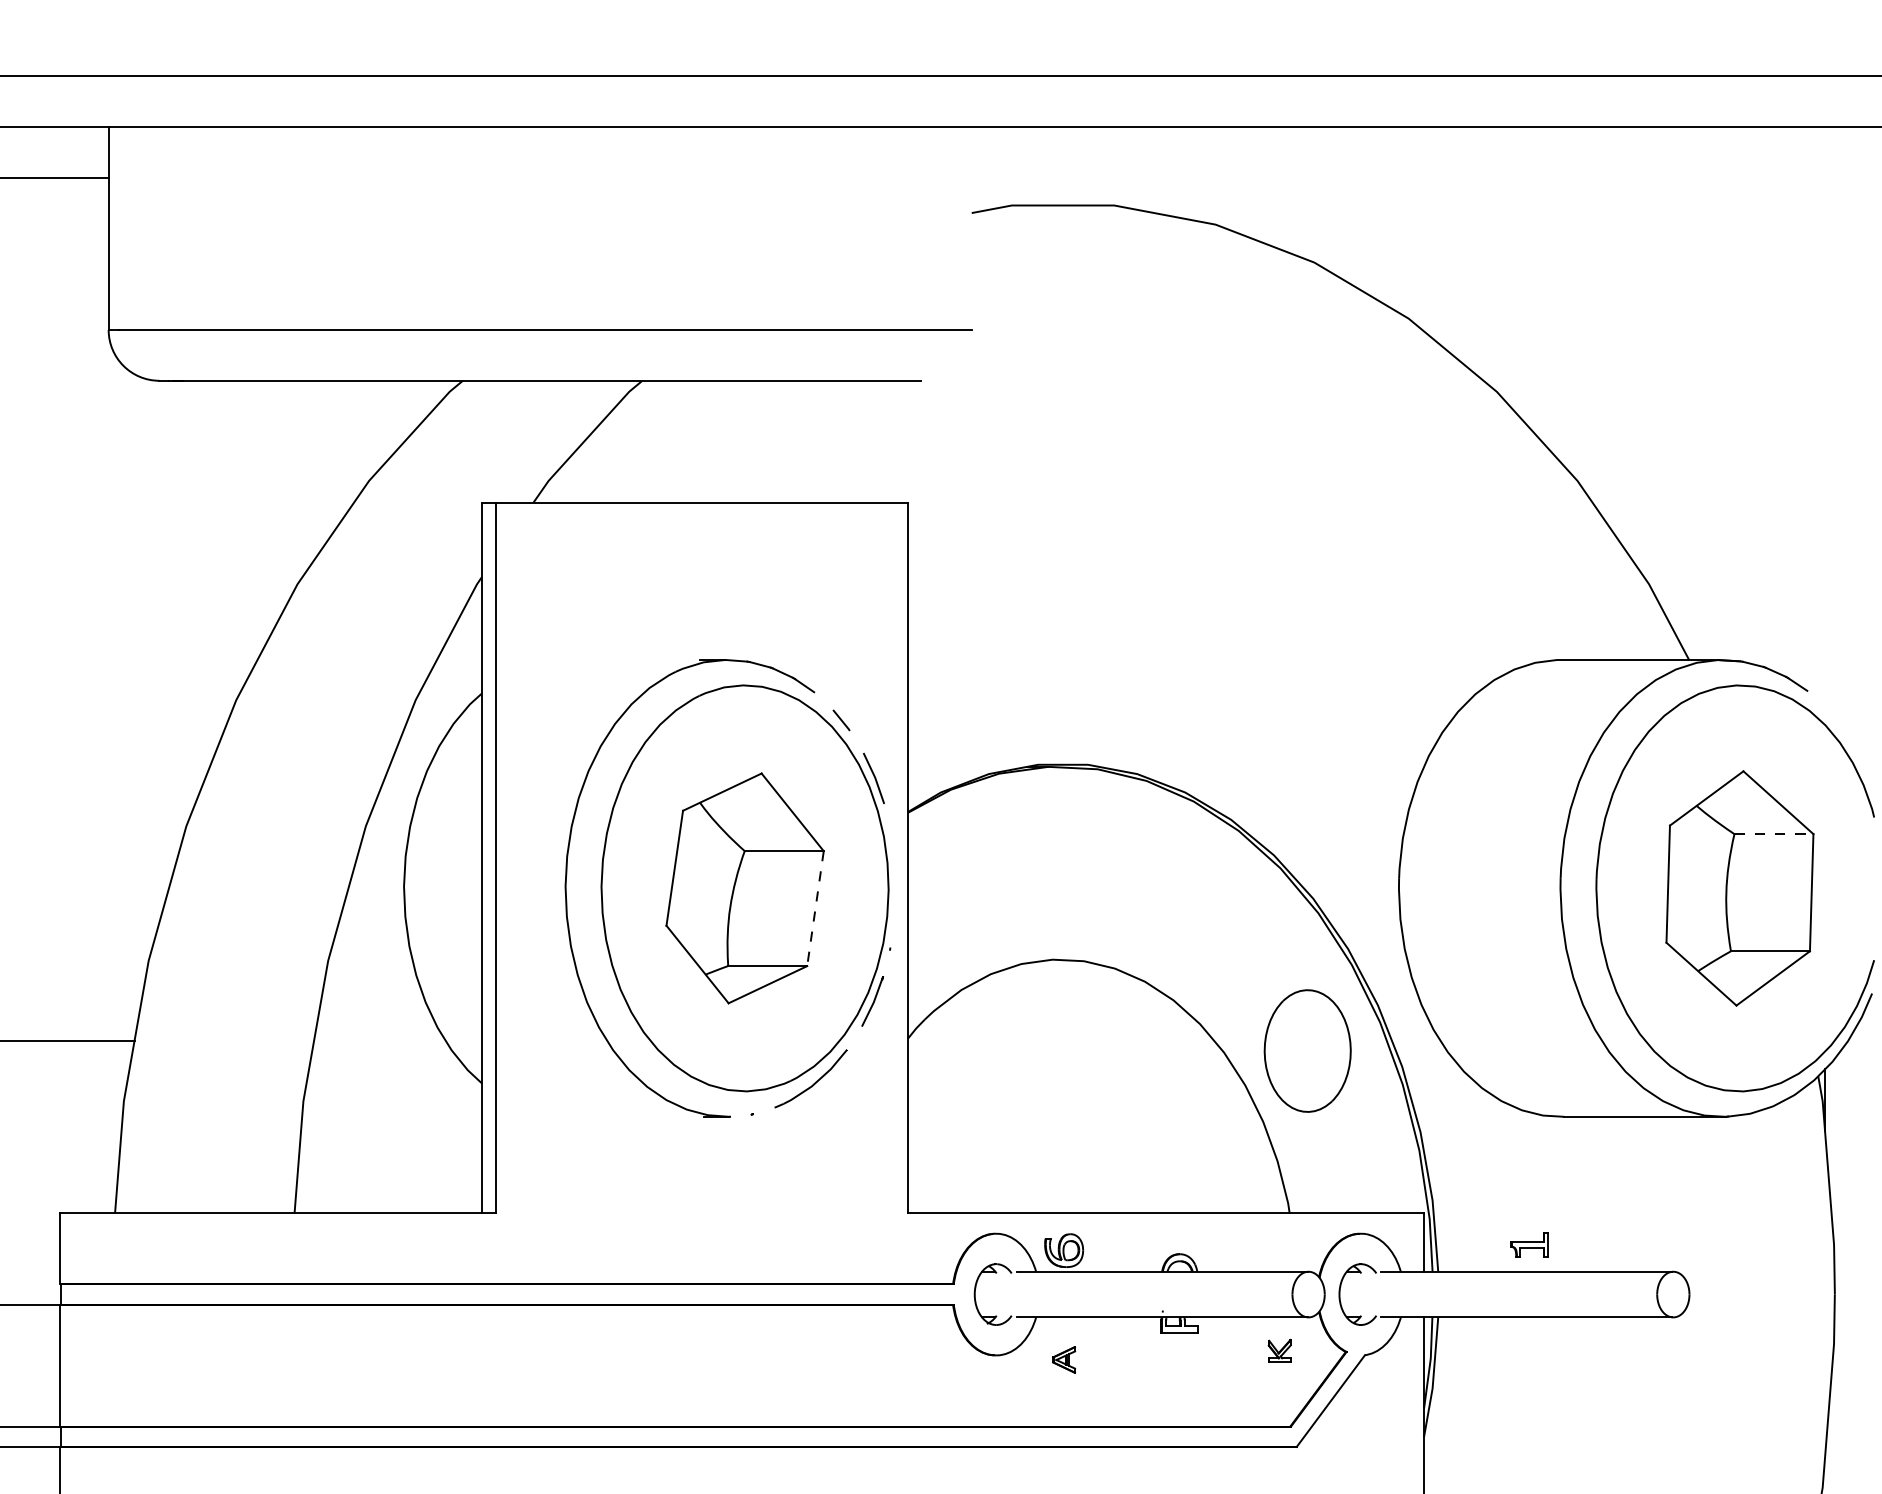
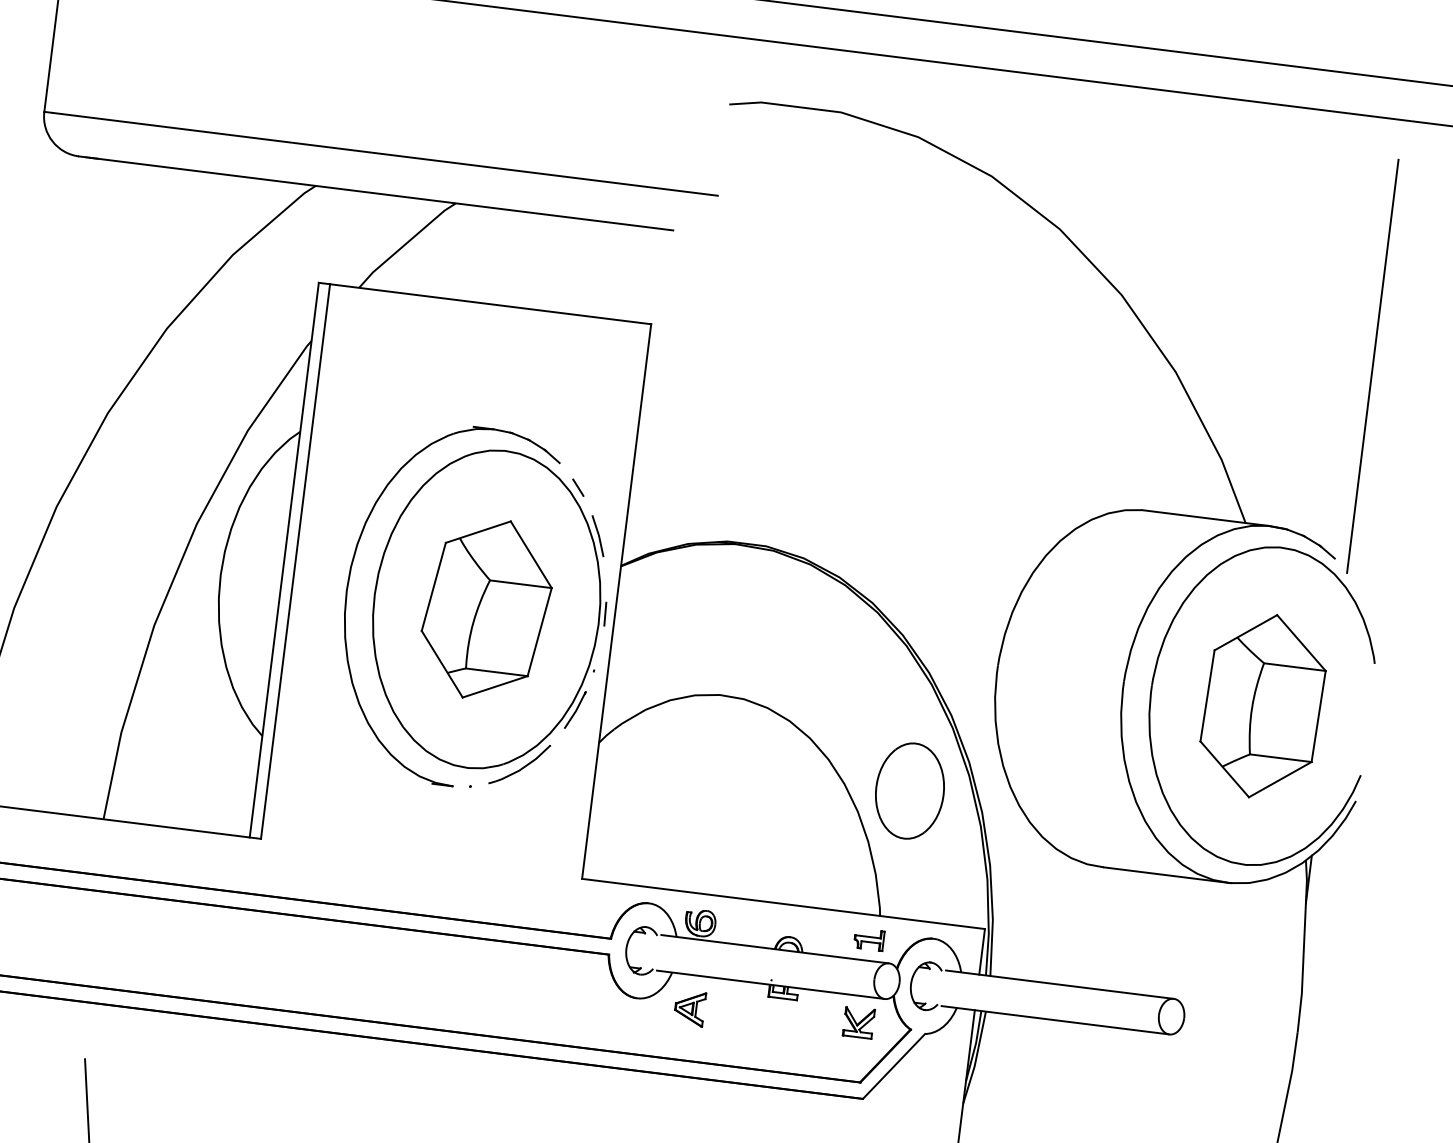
line: (1824, 442) -> (1372, 366), added
line: (1774, 834) -> (1295, 667), dashed -> solid
line: (895, 875) -> (605, 614), added
line: (815, 909) -> (539, 632), dashed -> solid
part: (1529, 1244) -> (869, 939), moved
part: (1279, 1350) -> (858, 1022), size x1.67
part: (1063, 1359) -> (689, 1008), size x1.67

